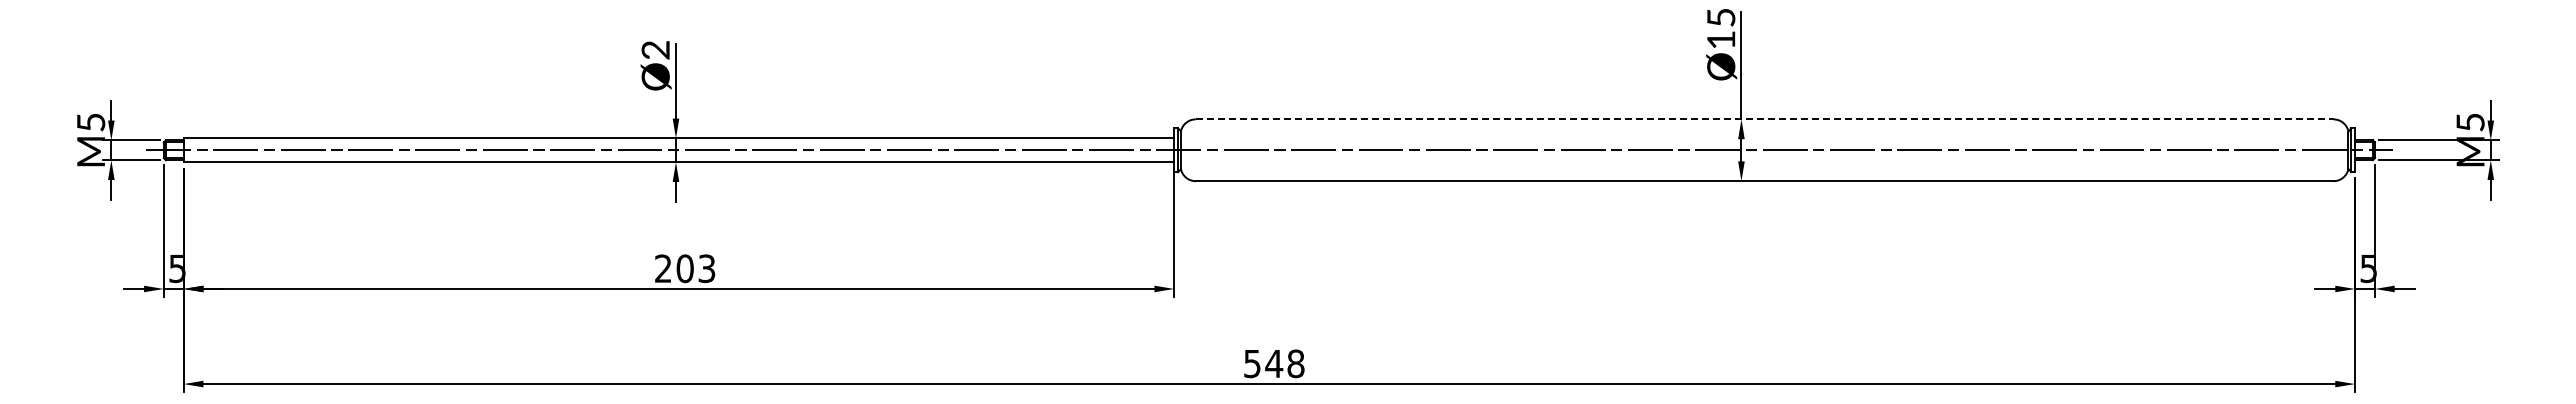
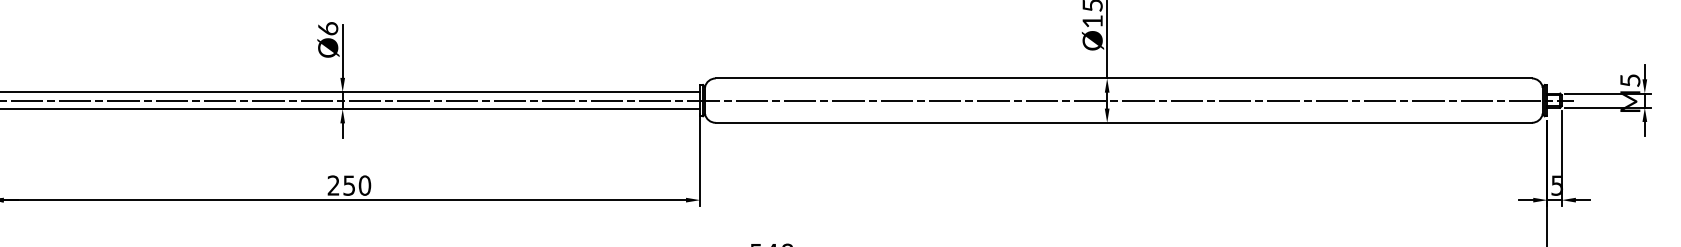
text: (655, 49) -> (328, 28), Ø2 -> Ø6
line: (1764, 119) -> (1123, 78), dashed -> solid
text: (695, 268) -> (356, 185), 203 -> 250

